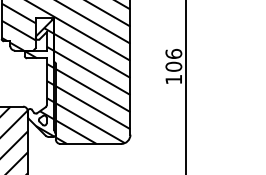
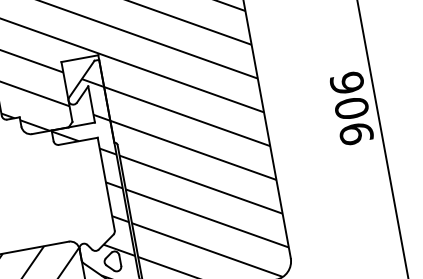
text: (173, 79) -> (355, 133), 106 -> 906

